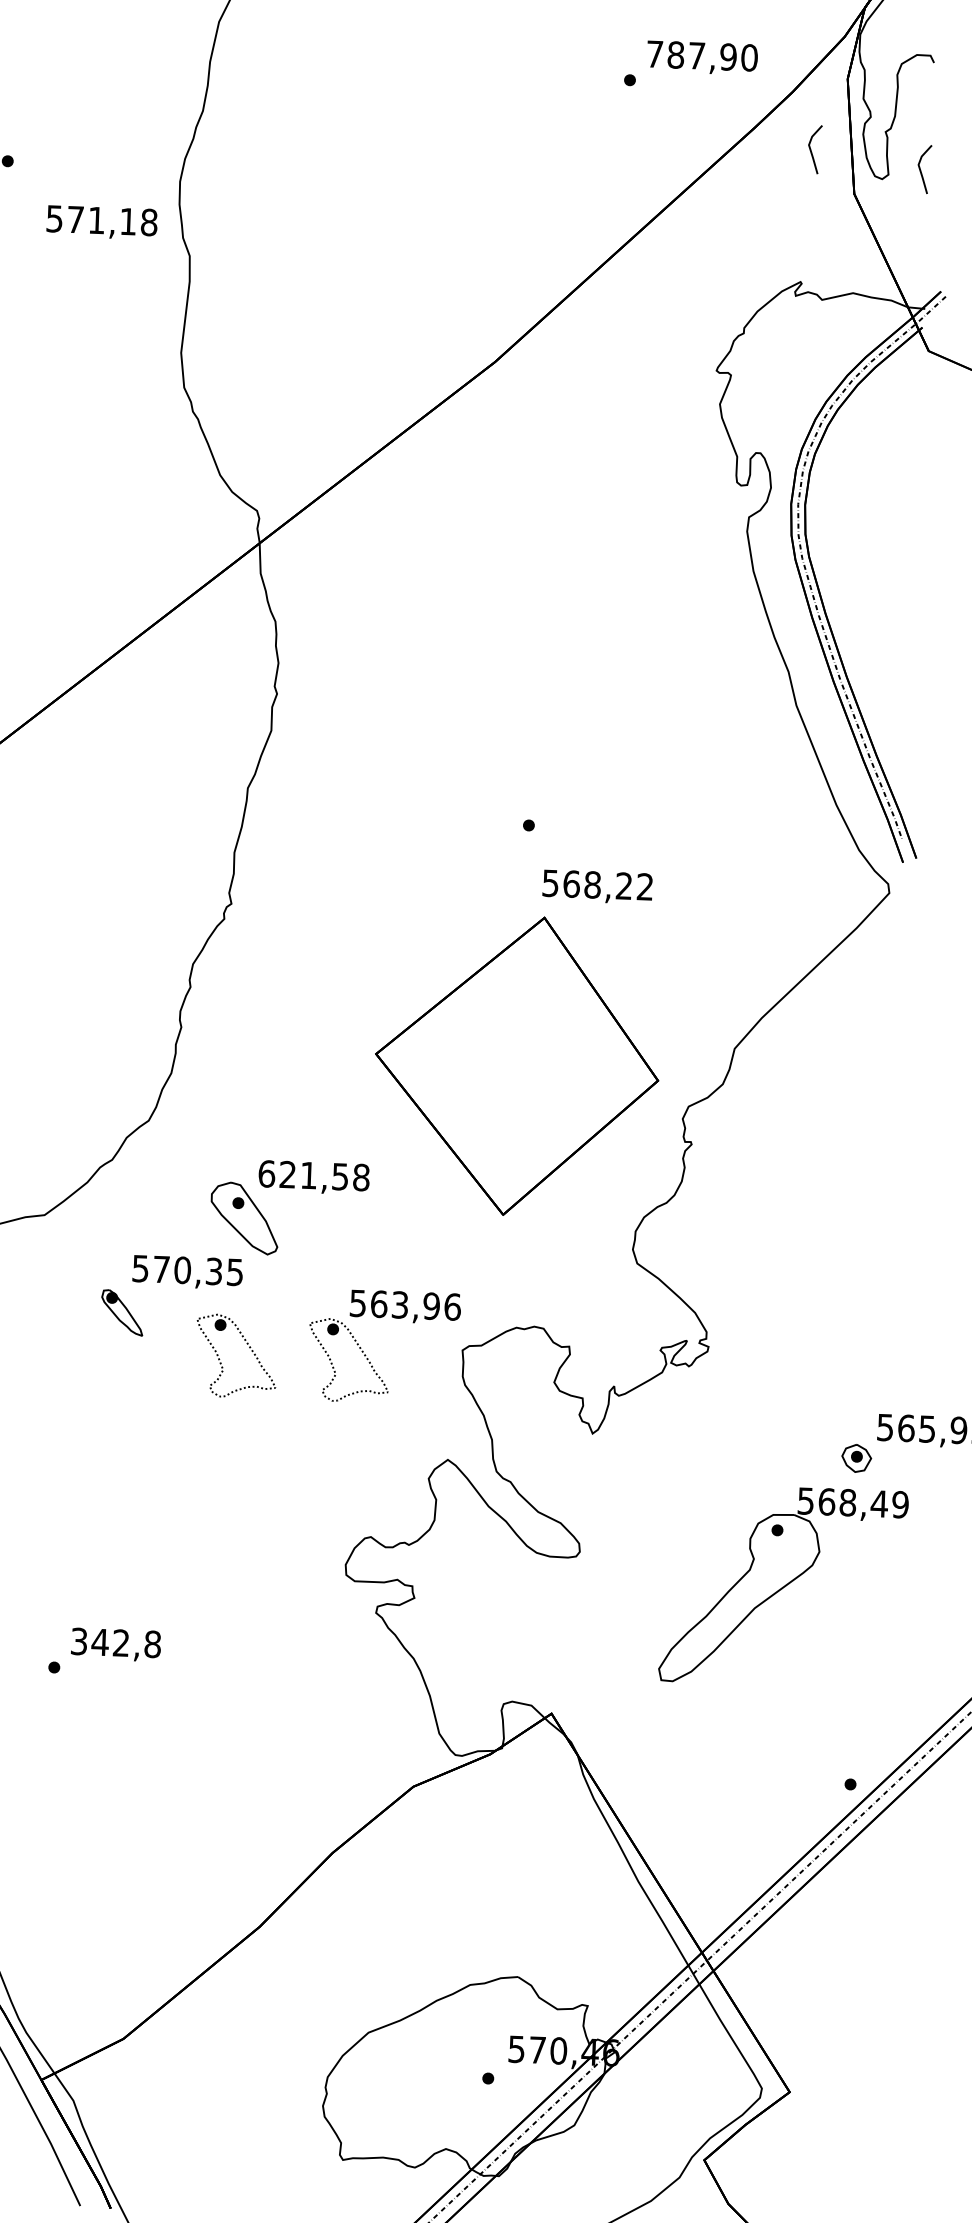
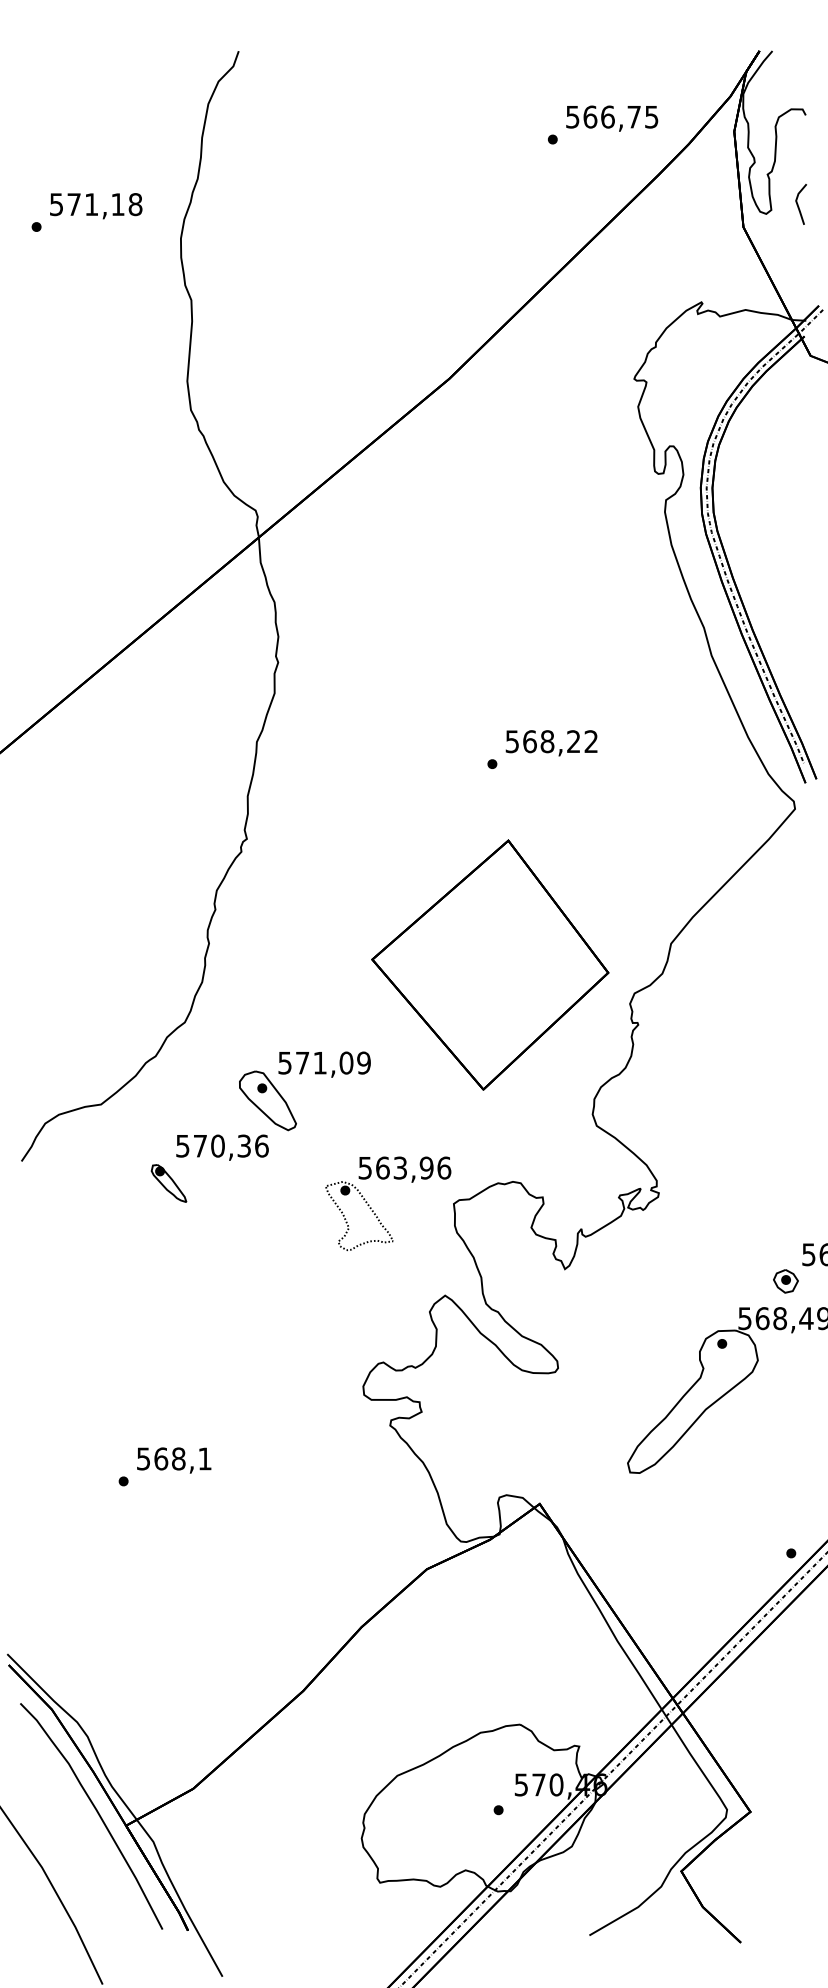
text: (702, 55) -> (612, 116), 787,90 -> 566,75
line: (811, 149) -> (706, 191), removed
text: (102, 223) -> (96, 206), moved
text: (597, 887) -> (551, 743), moved
text: (314, 1175) -> (324, 1062), 621,58 -> 571,09
text: (234, 1271) -> (261, 1145), 570,35 -> 570,36
part: (248, 1347) -> (275, 1208), removed
text: (116, 1642) -> (174, 1458), 342,8 -> 568,1

